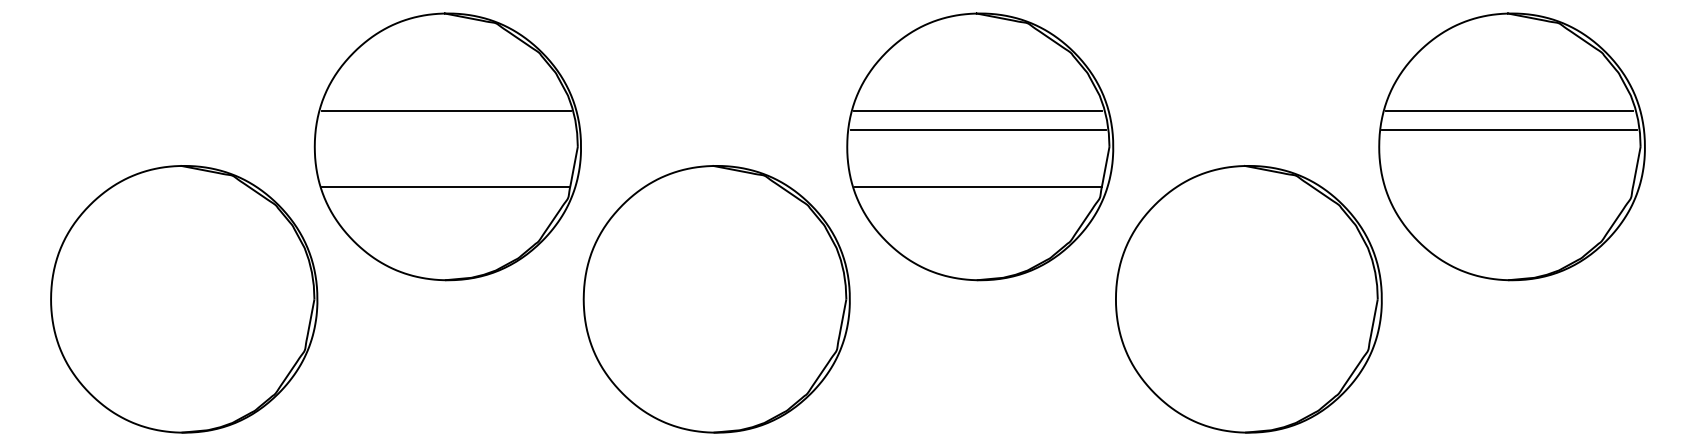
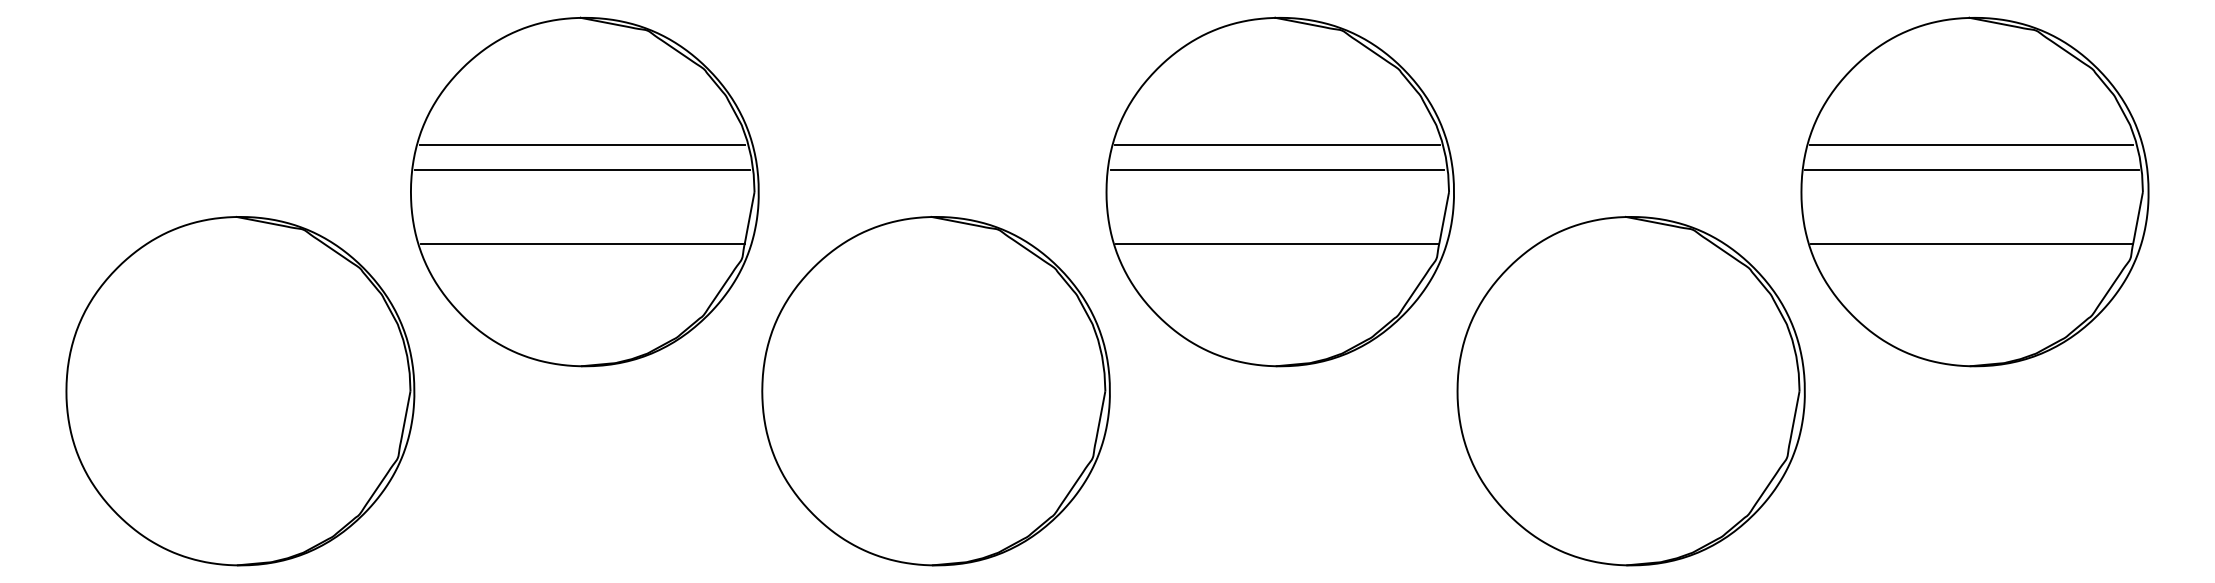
line: (446, 129) -> (582, 169), added
line: (1510, 187) -> (1972, 244), added

